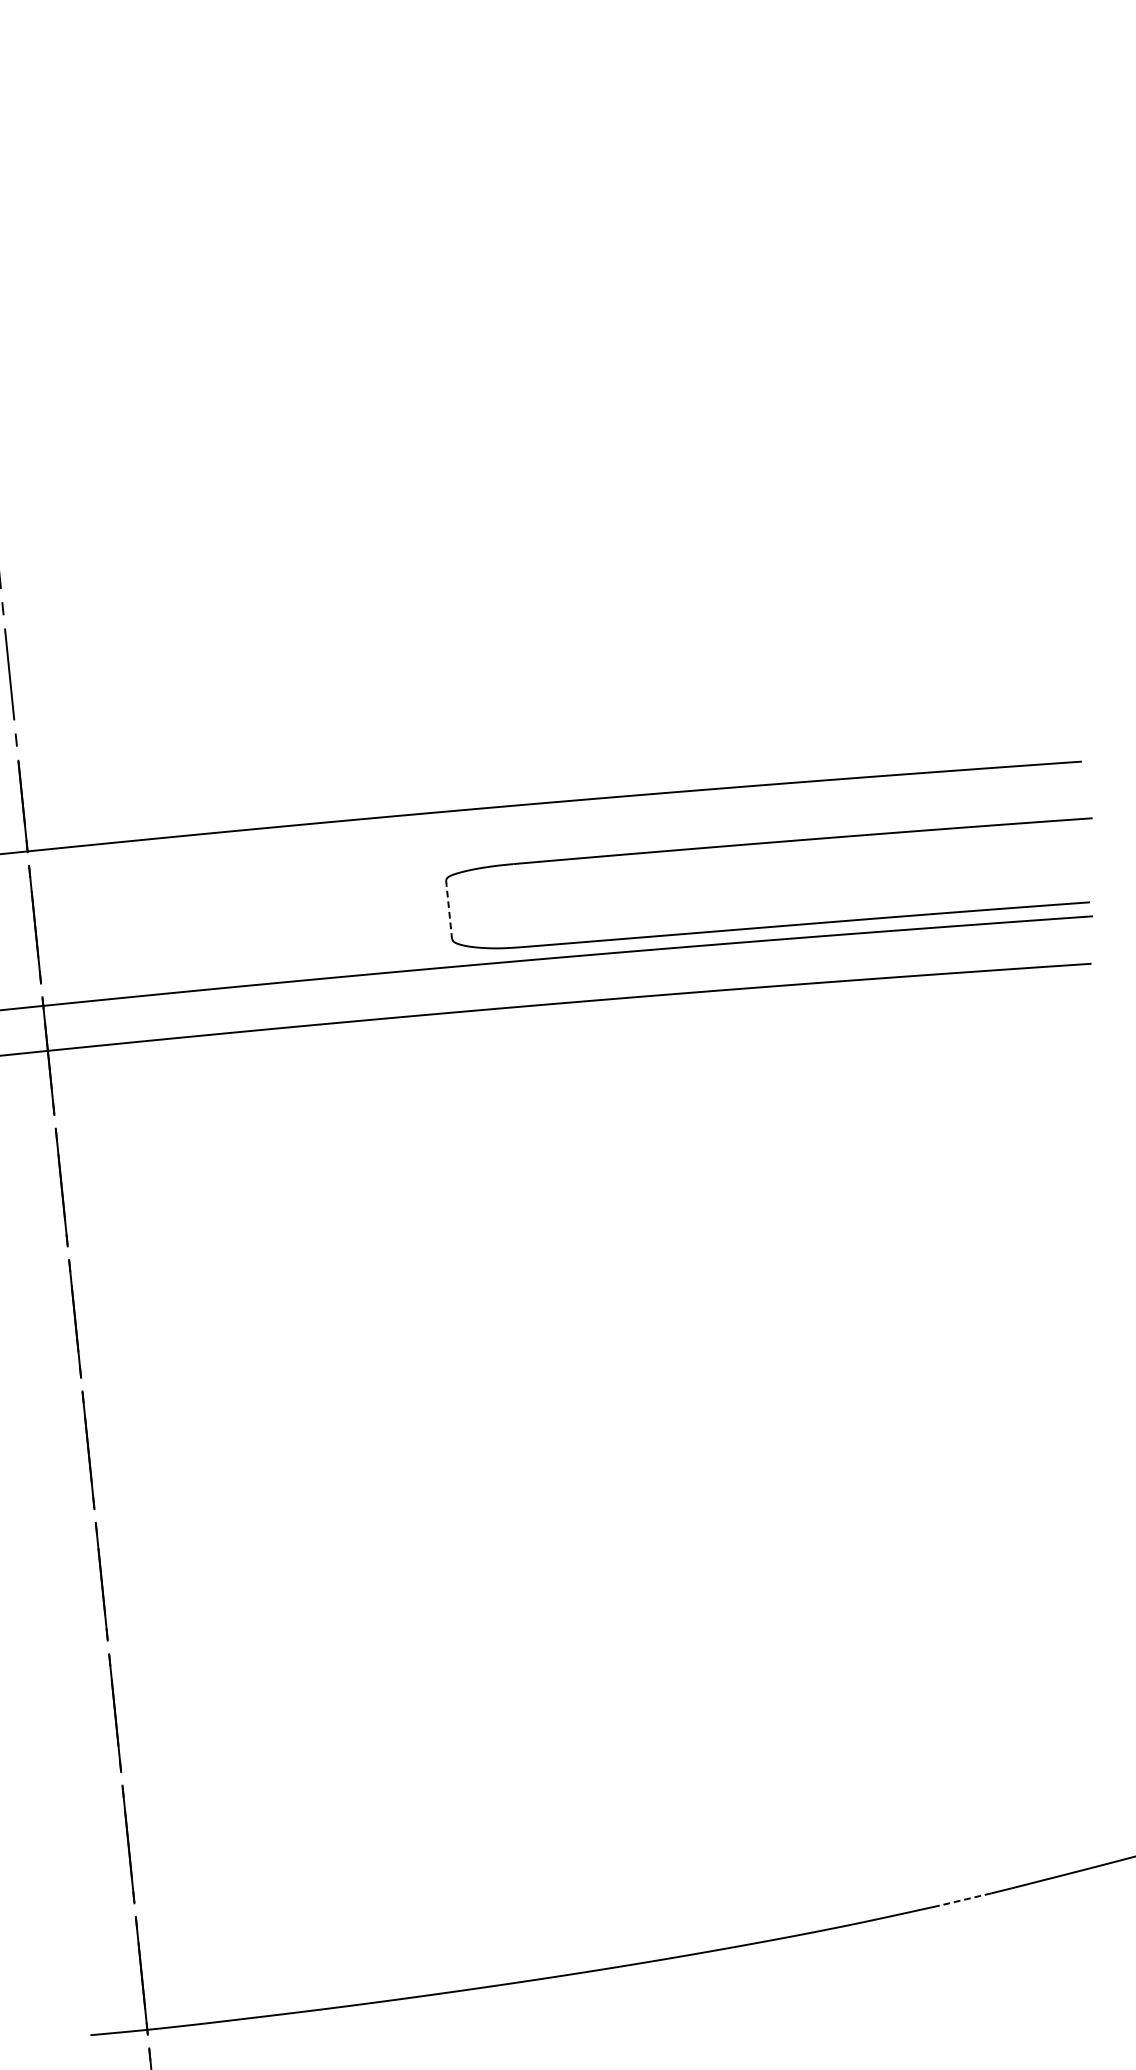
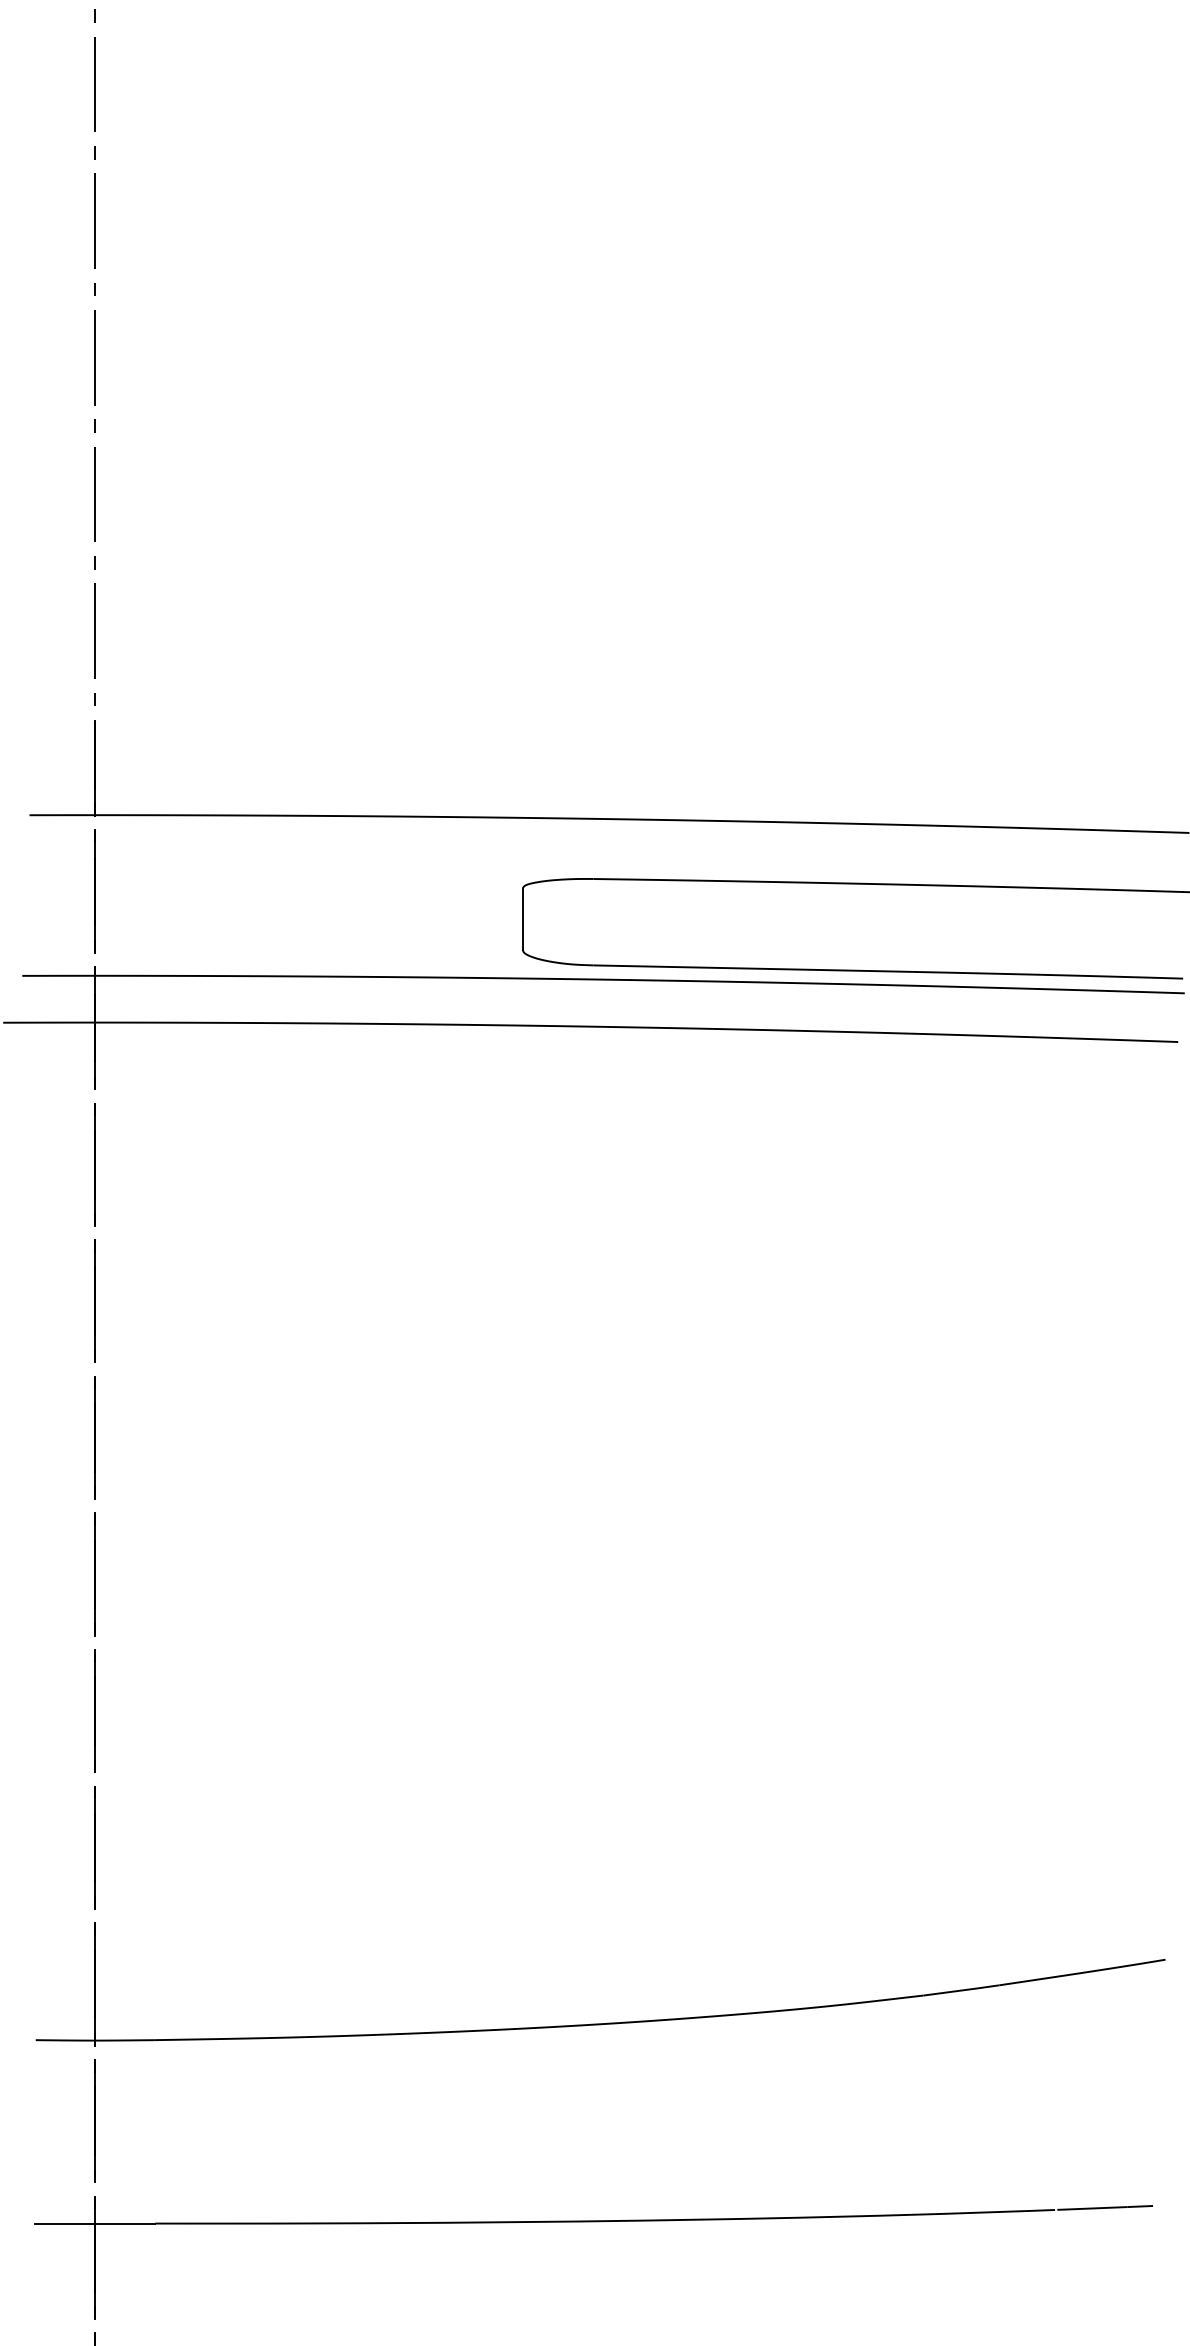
line: (448, 909) -> (522, 919), dashed -> solid
line: (965, 1900) -> (950, 1992), dashed -> solid

